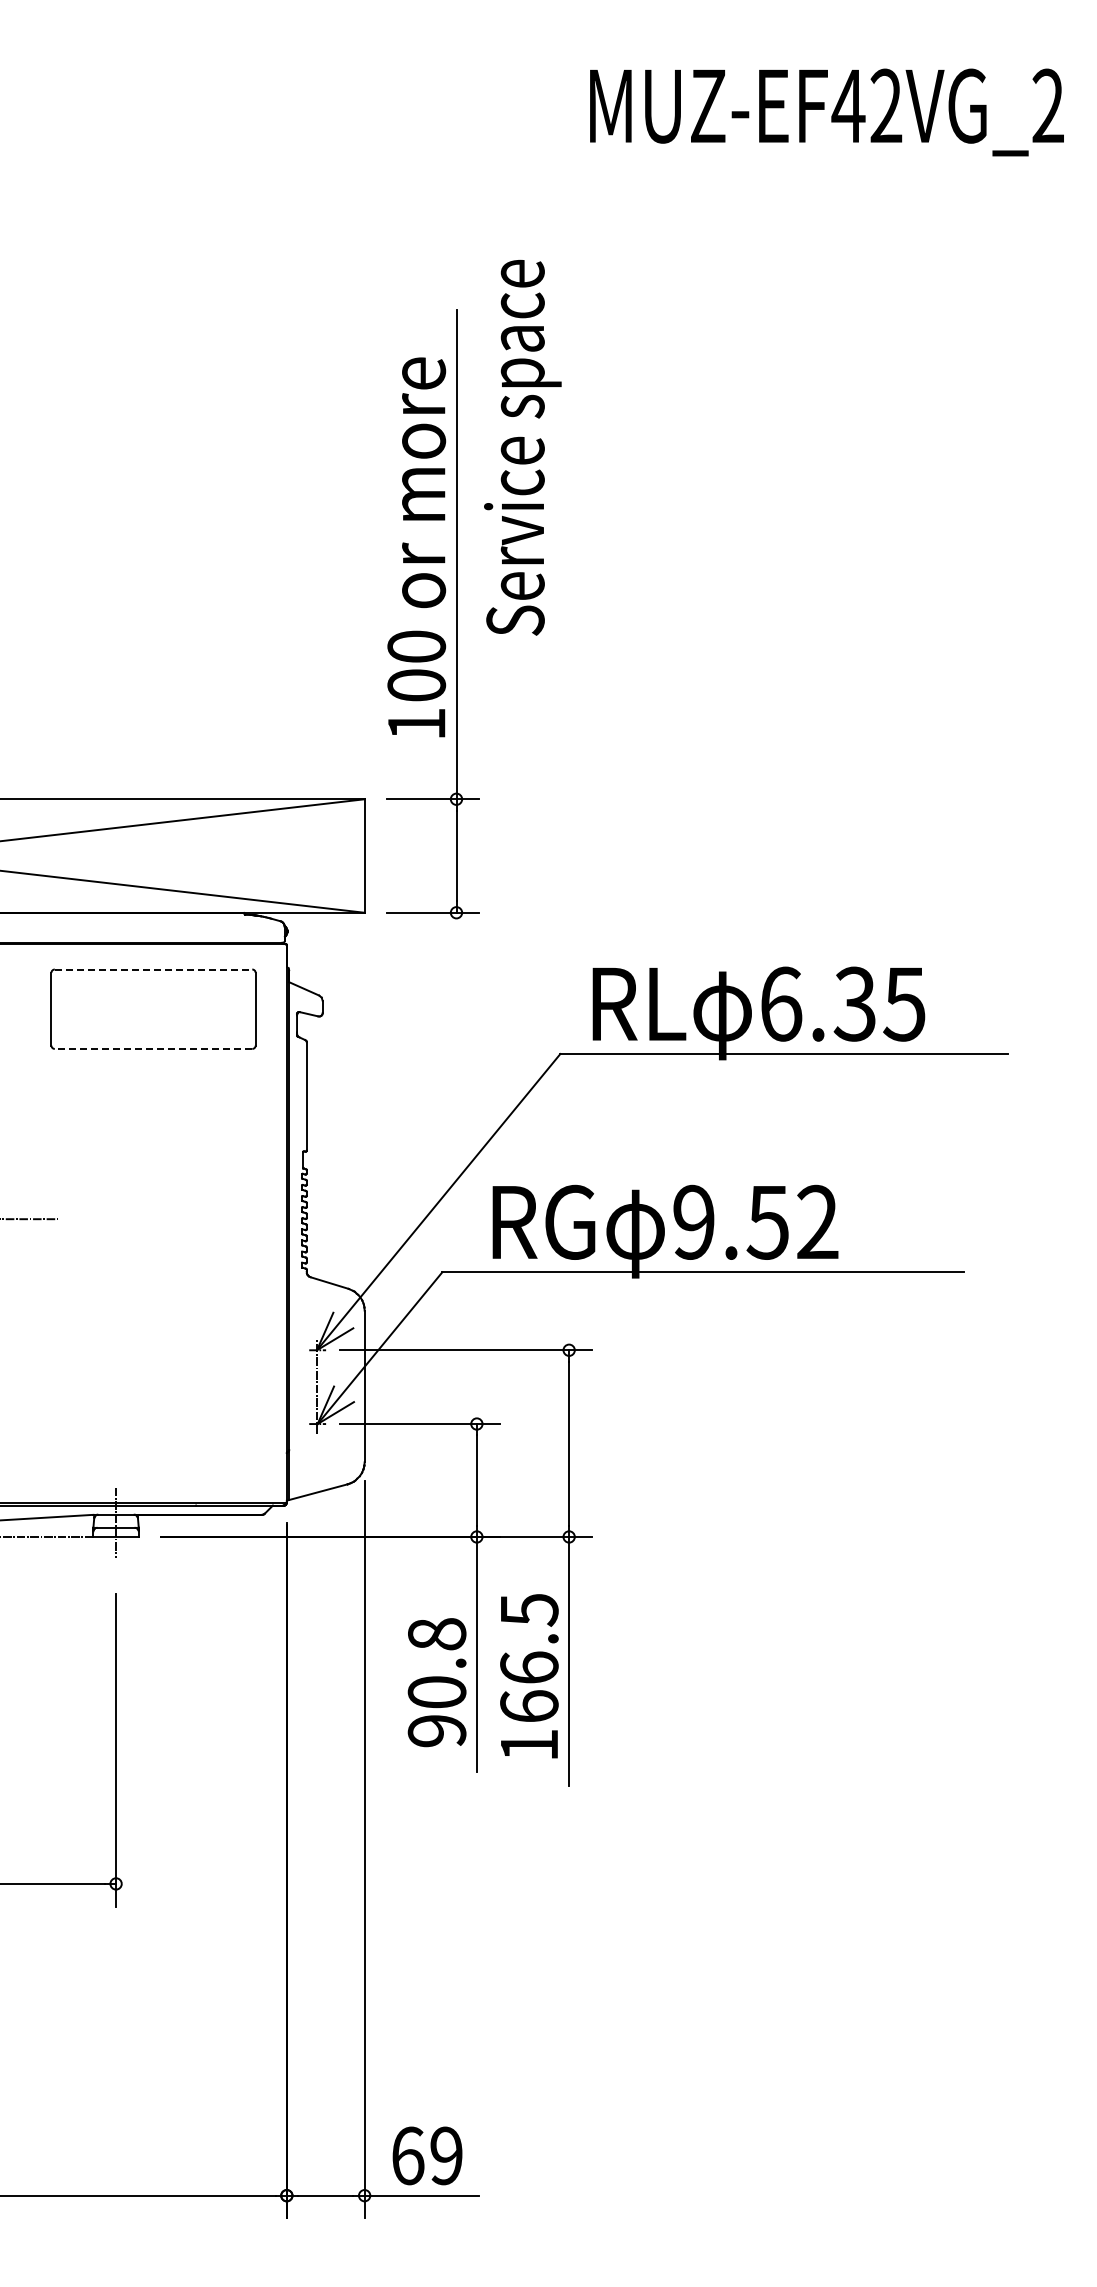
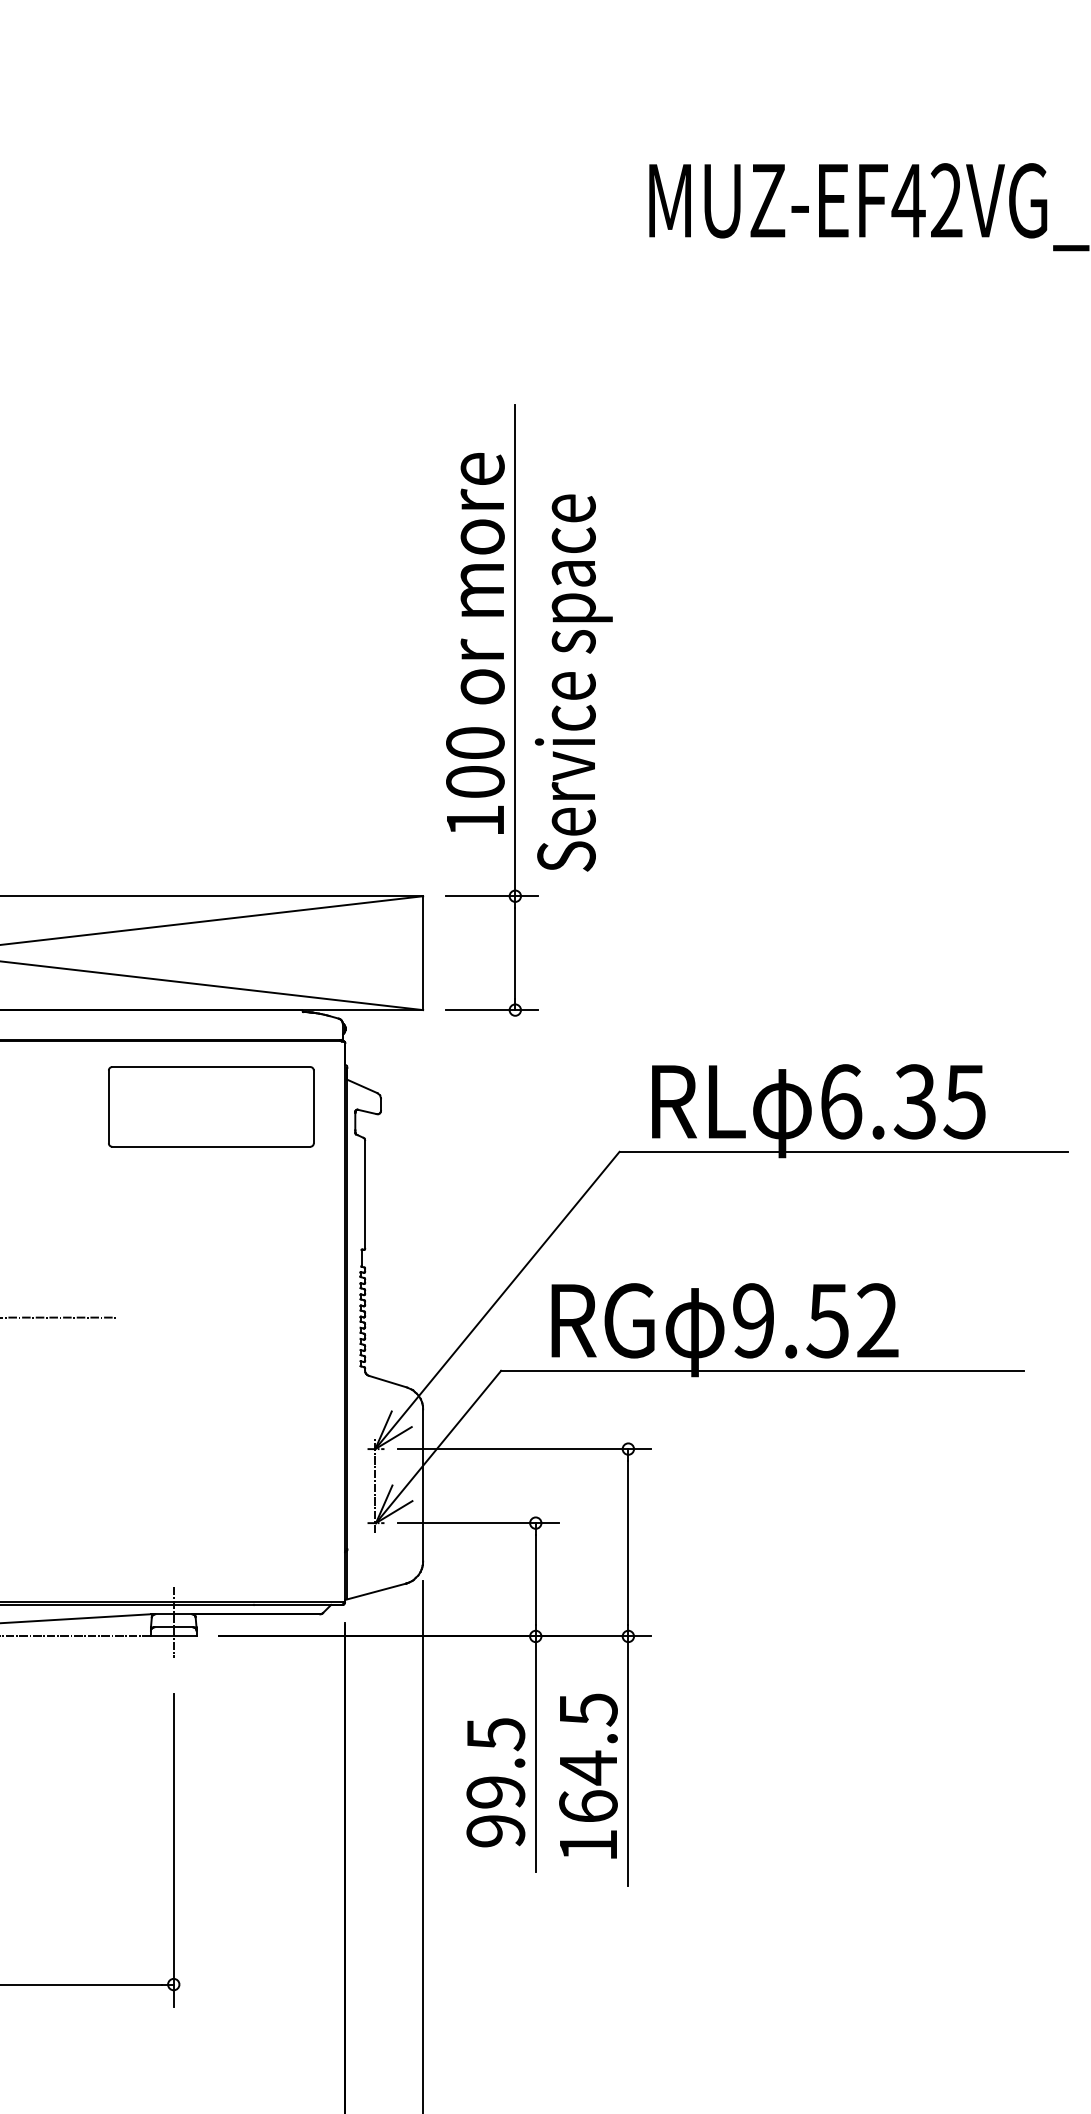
text: (522, 447) -> (573, 682), moved
line: (153, 969) -> (211, 1067), dashed -> solid
line: (153, 1048) -> (211, 1146), dashed -> solid
text: (436, 1663) -> (495, 1763), 90.8 -> 99.5
text: (529, 1667) -> (588, 1767), 166.5 -> 164.5

